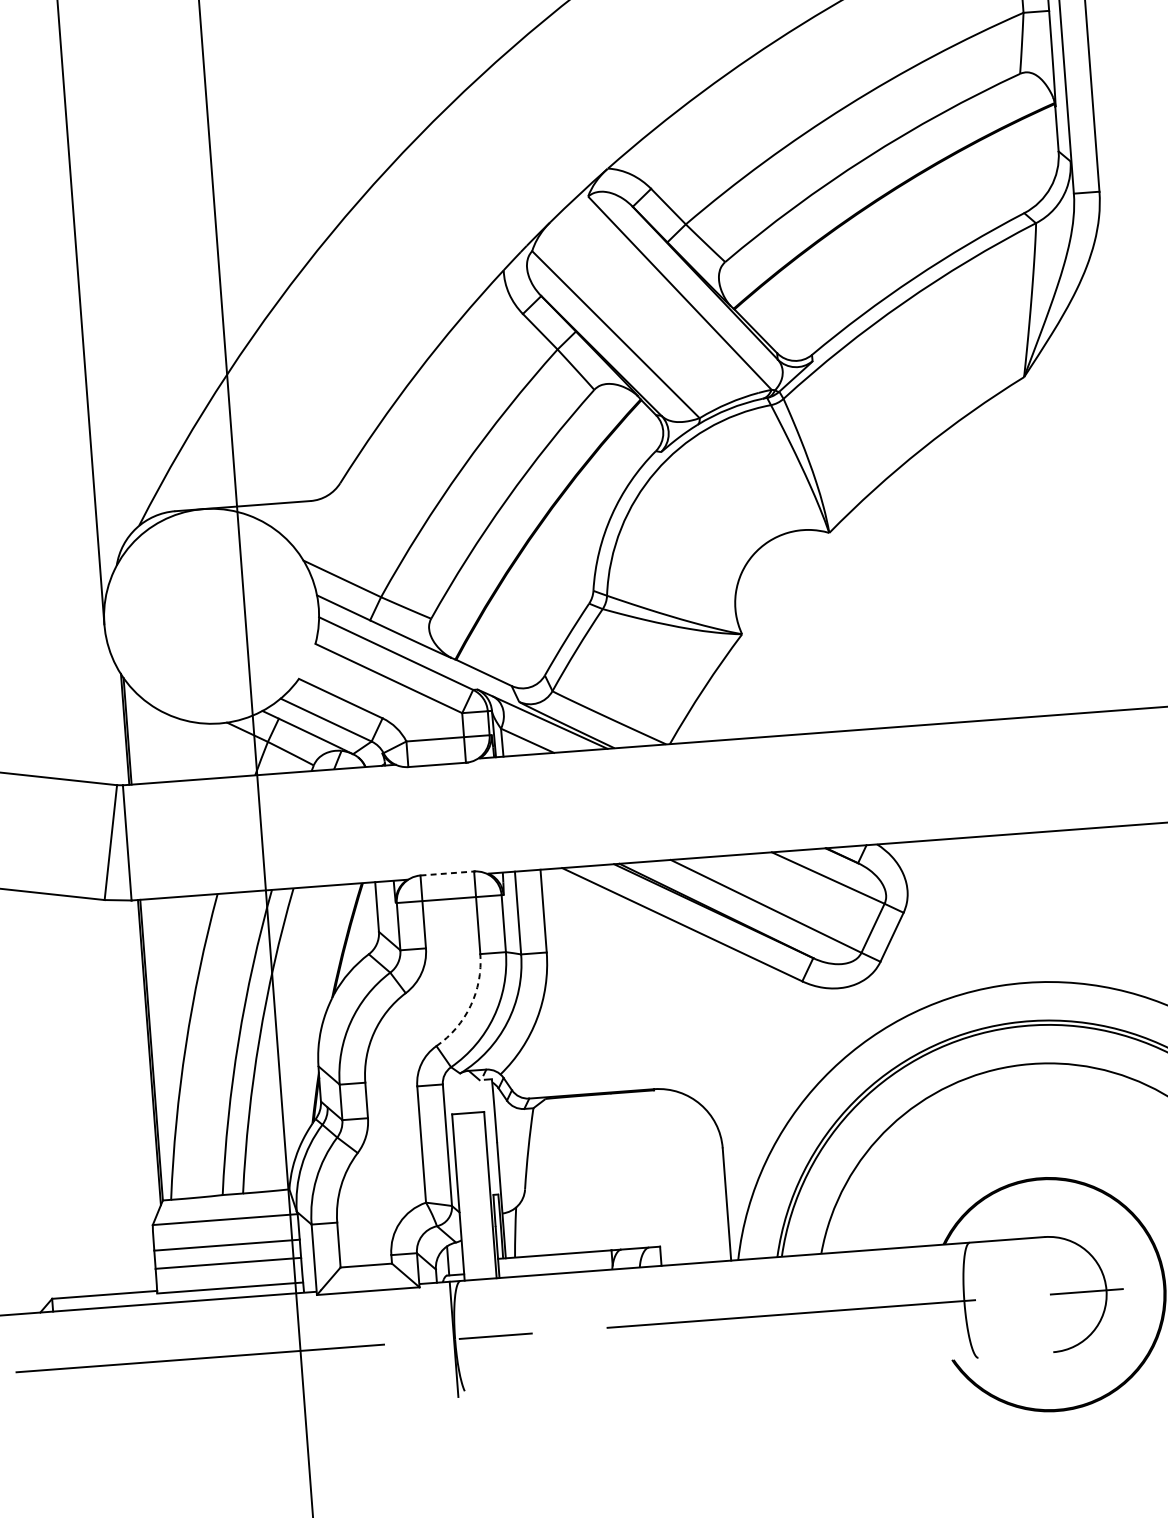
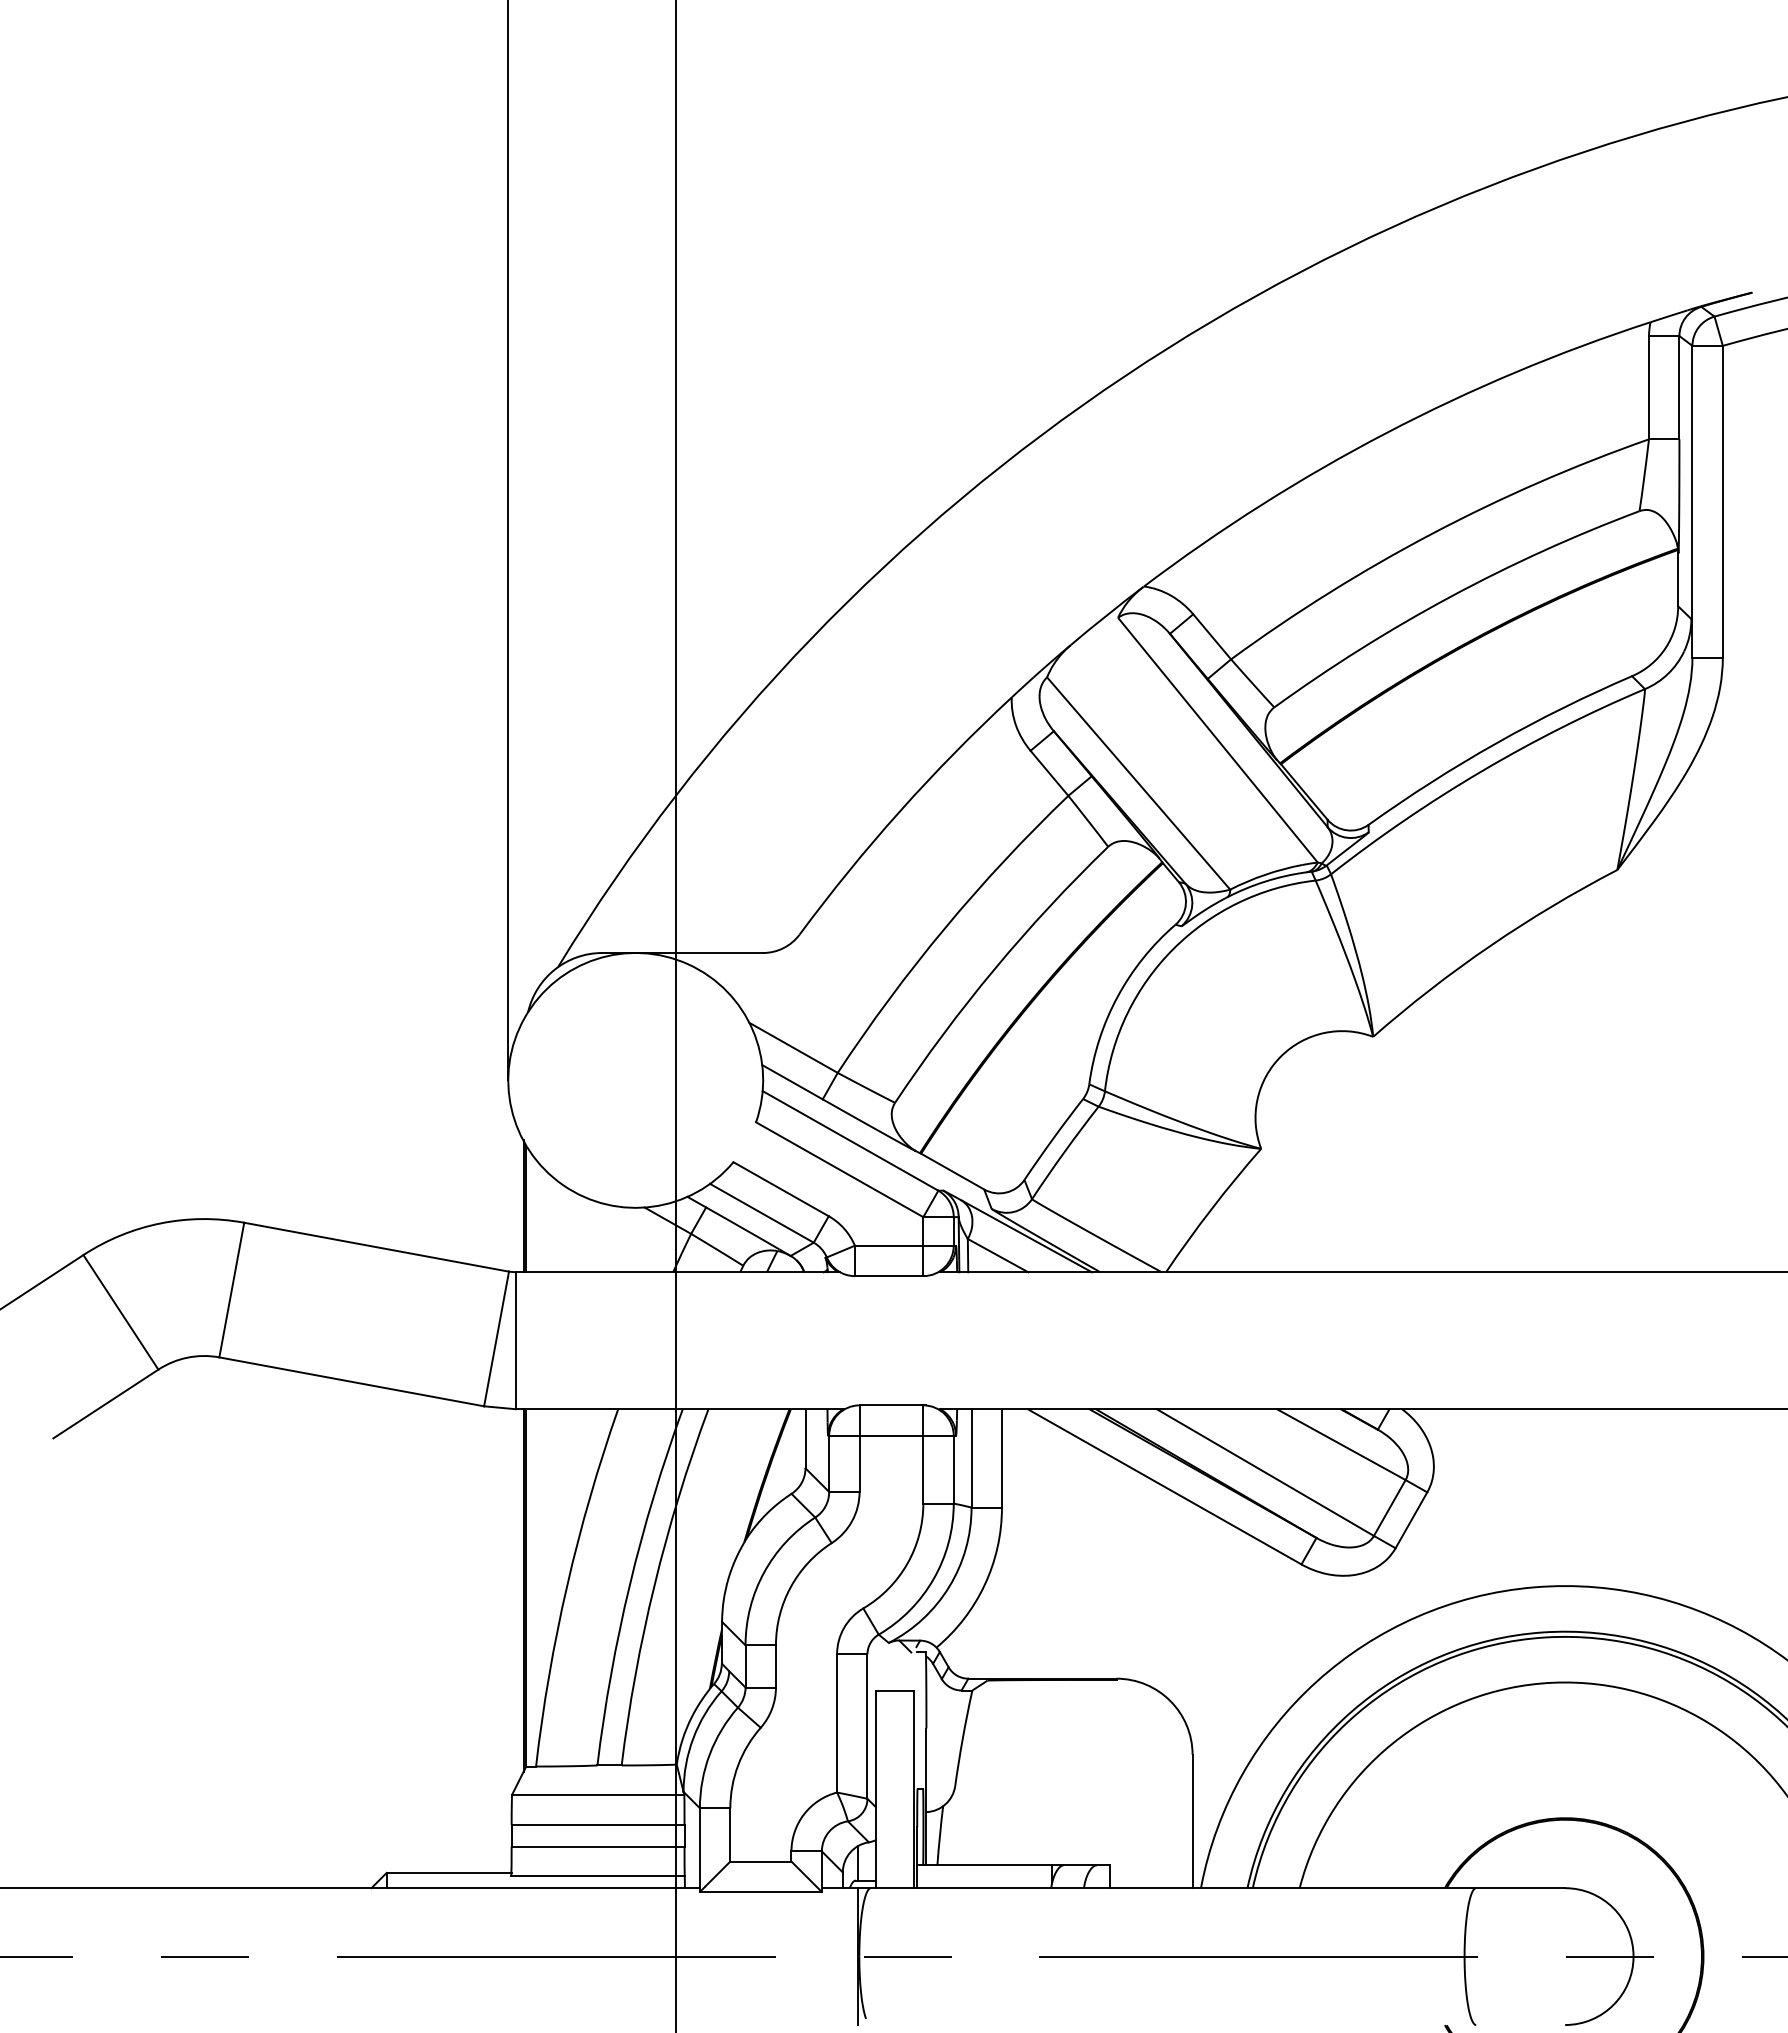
line: (448, 873) -> (892, 1405), dashed -> solid
arc: (470, 1005) -> (907, 1563), dashed -> solid

